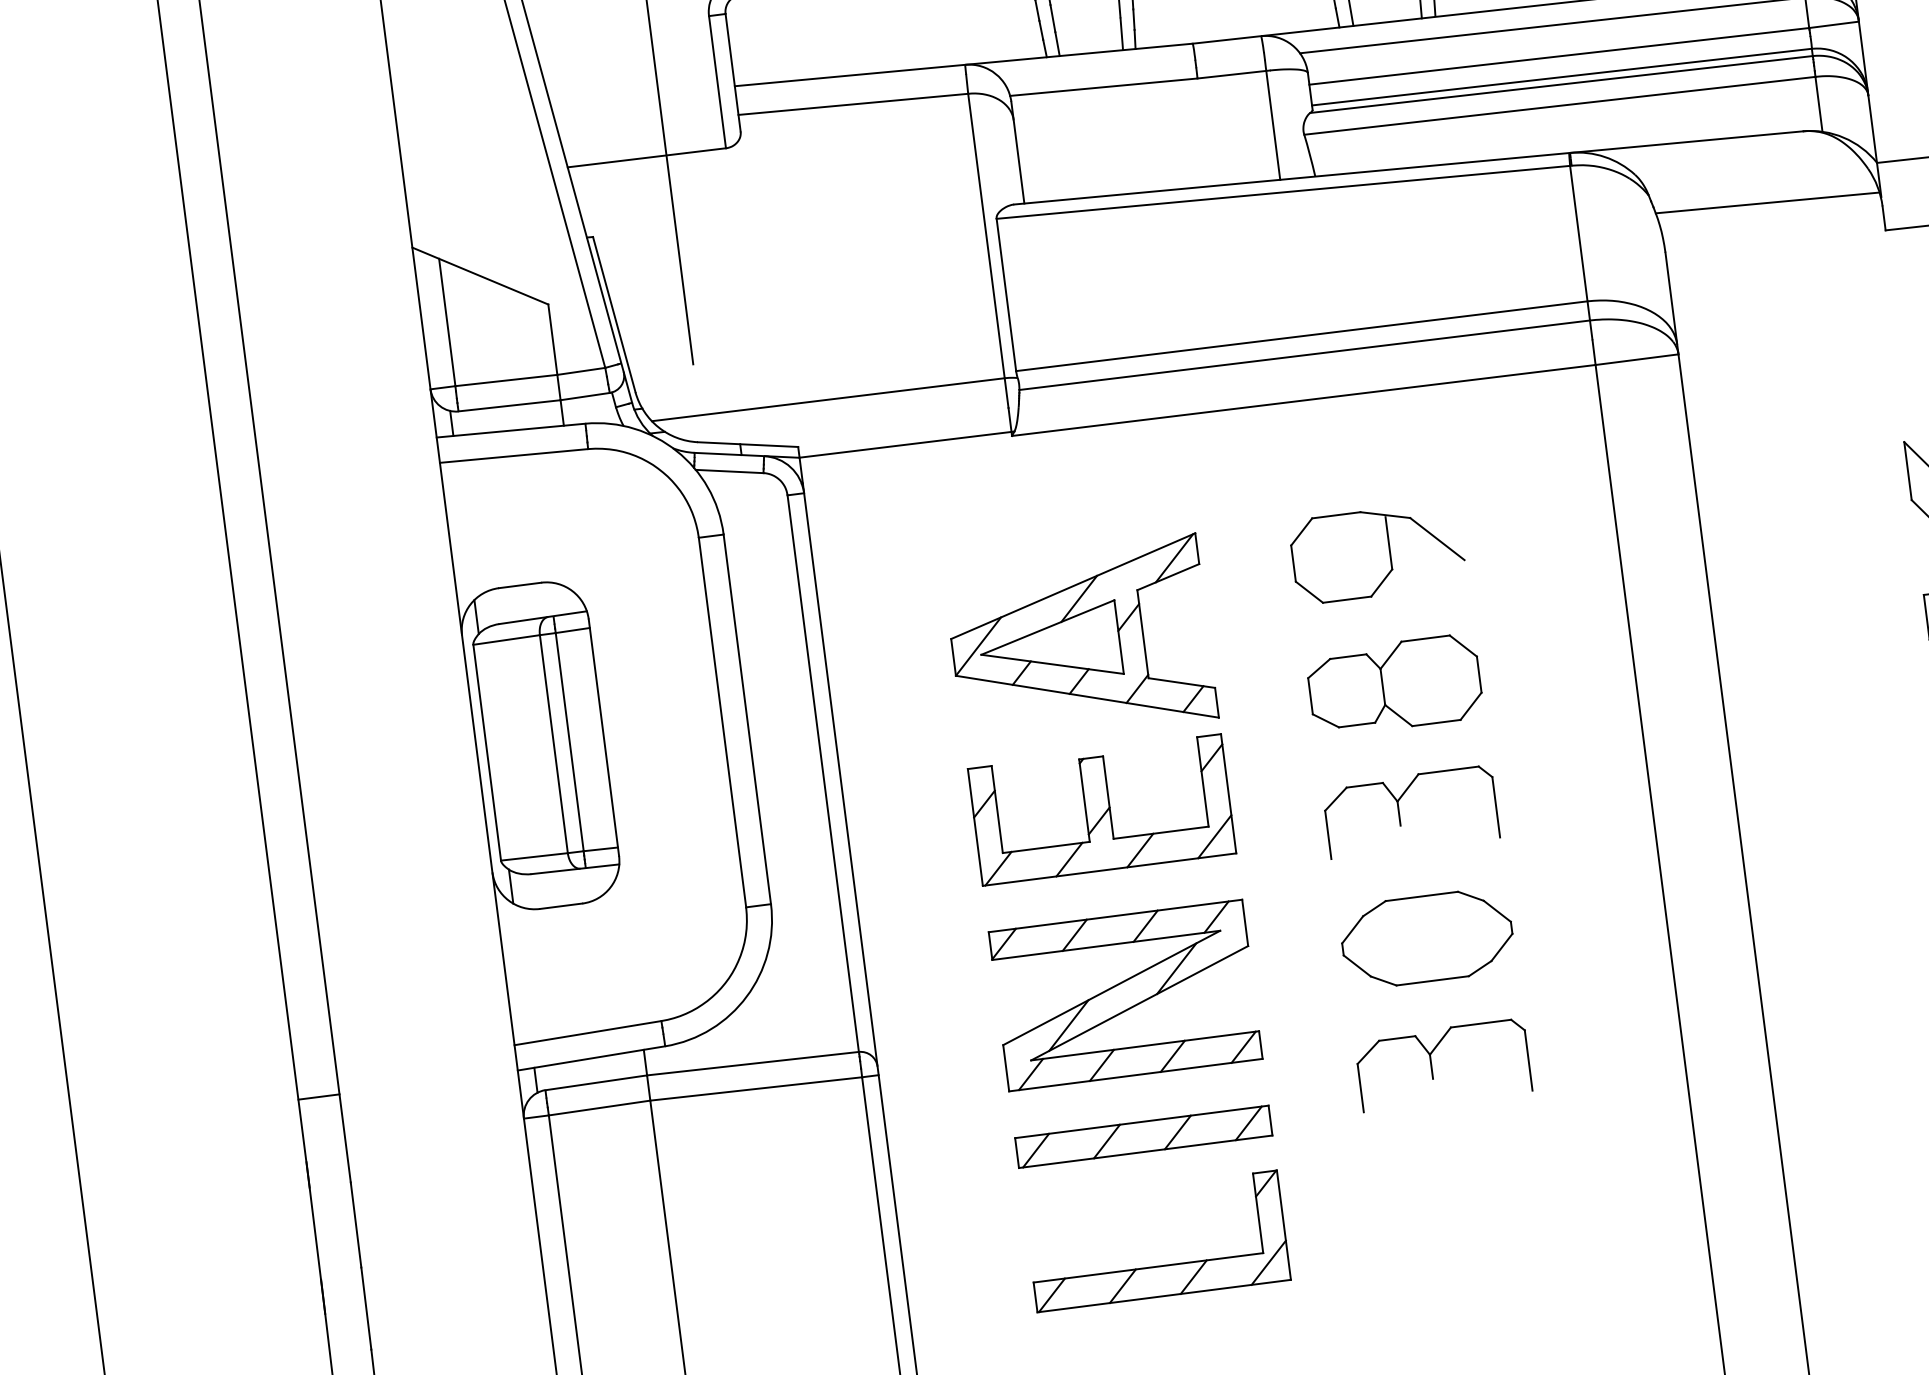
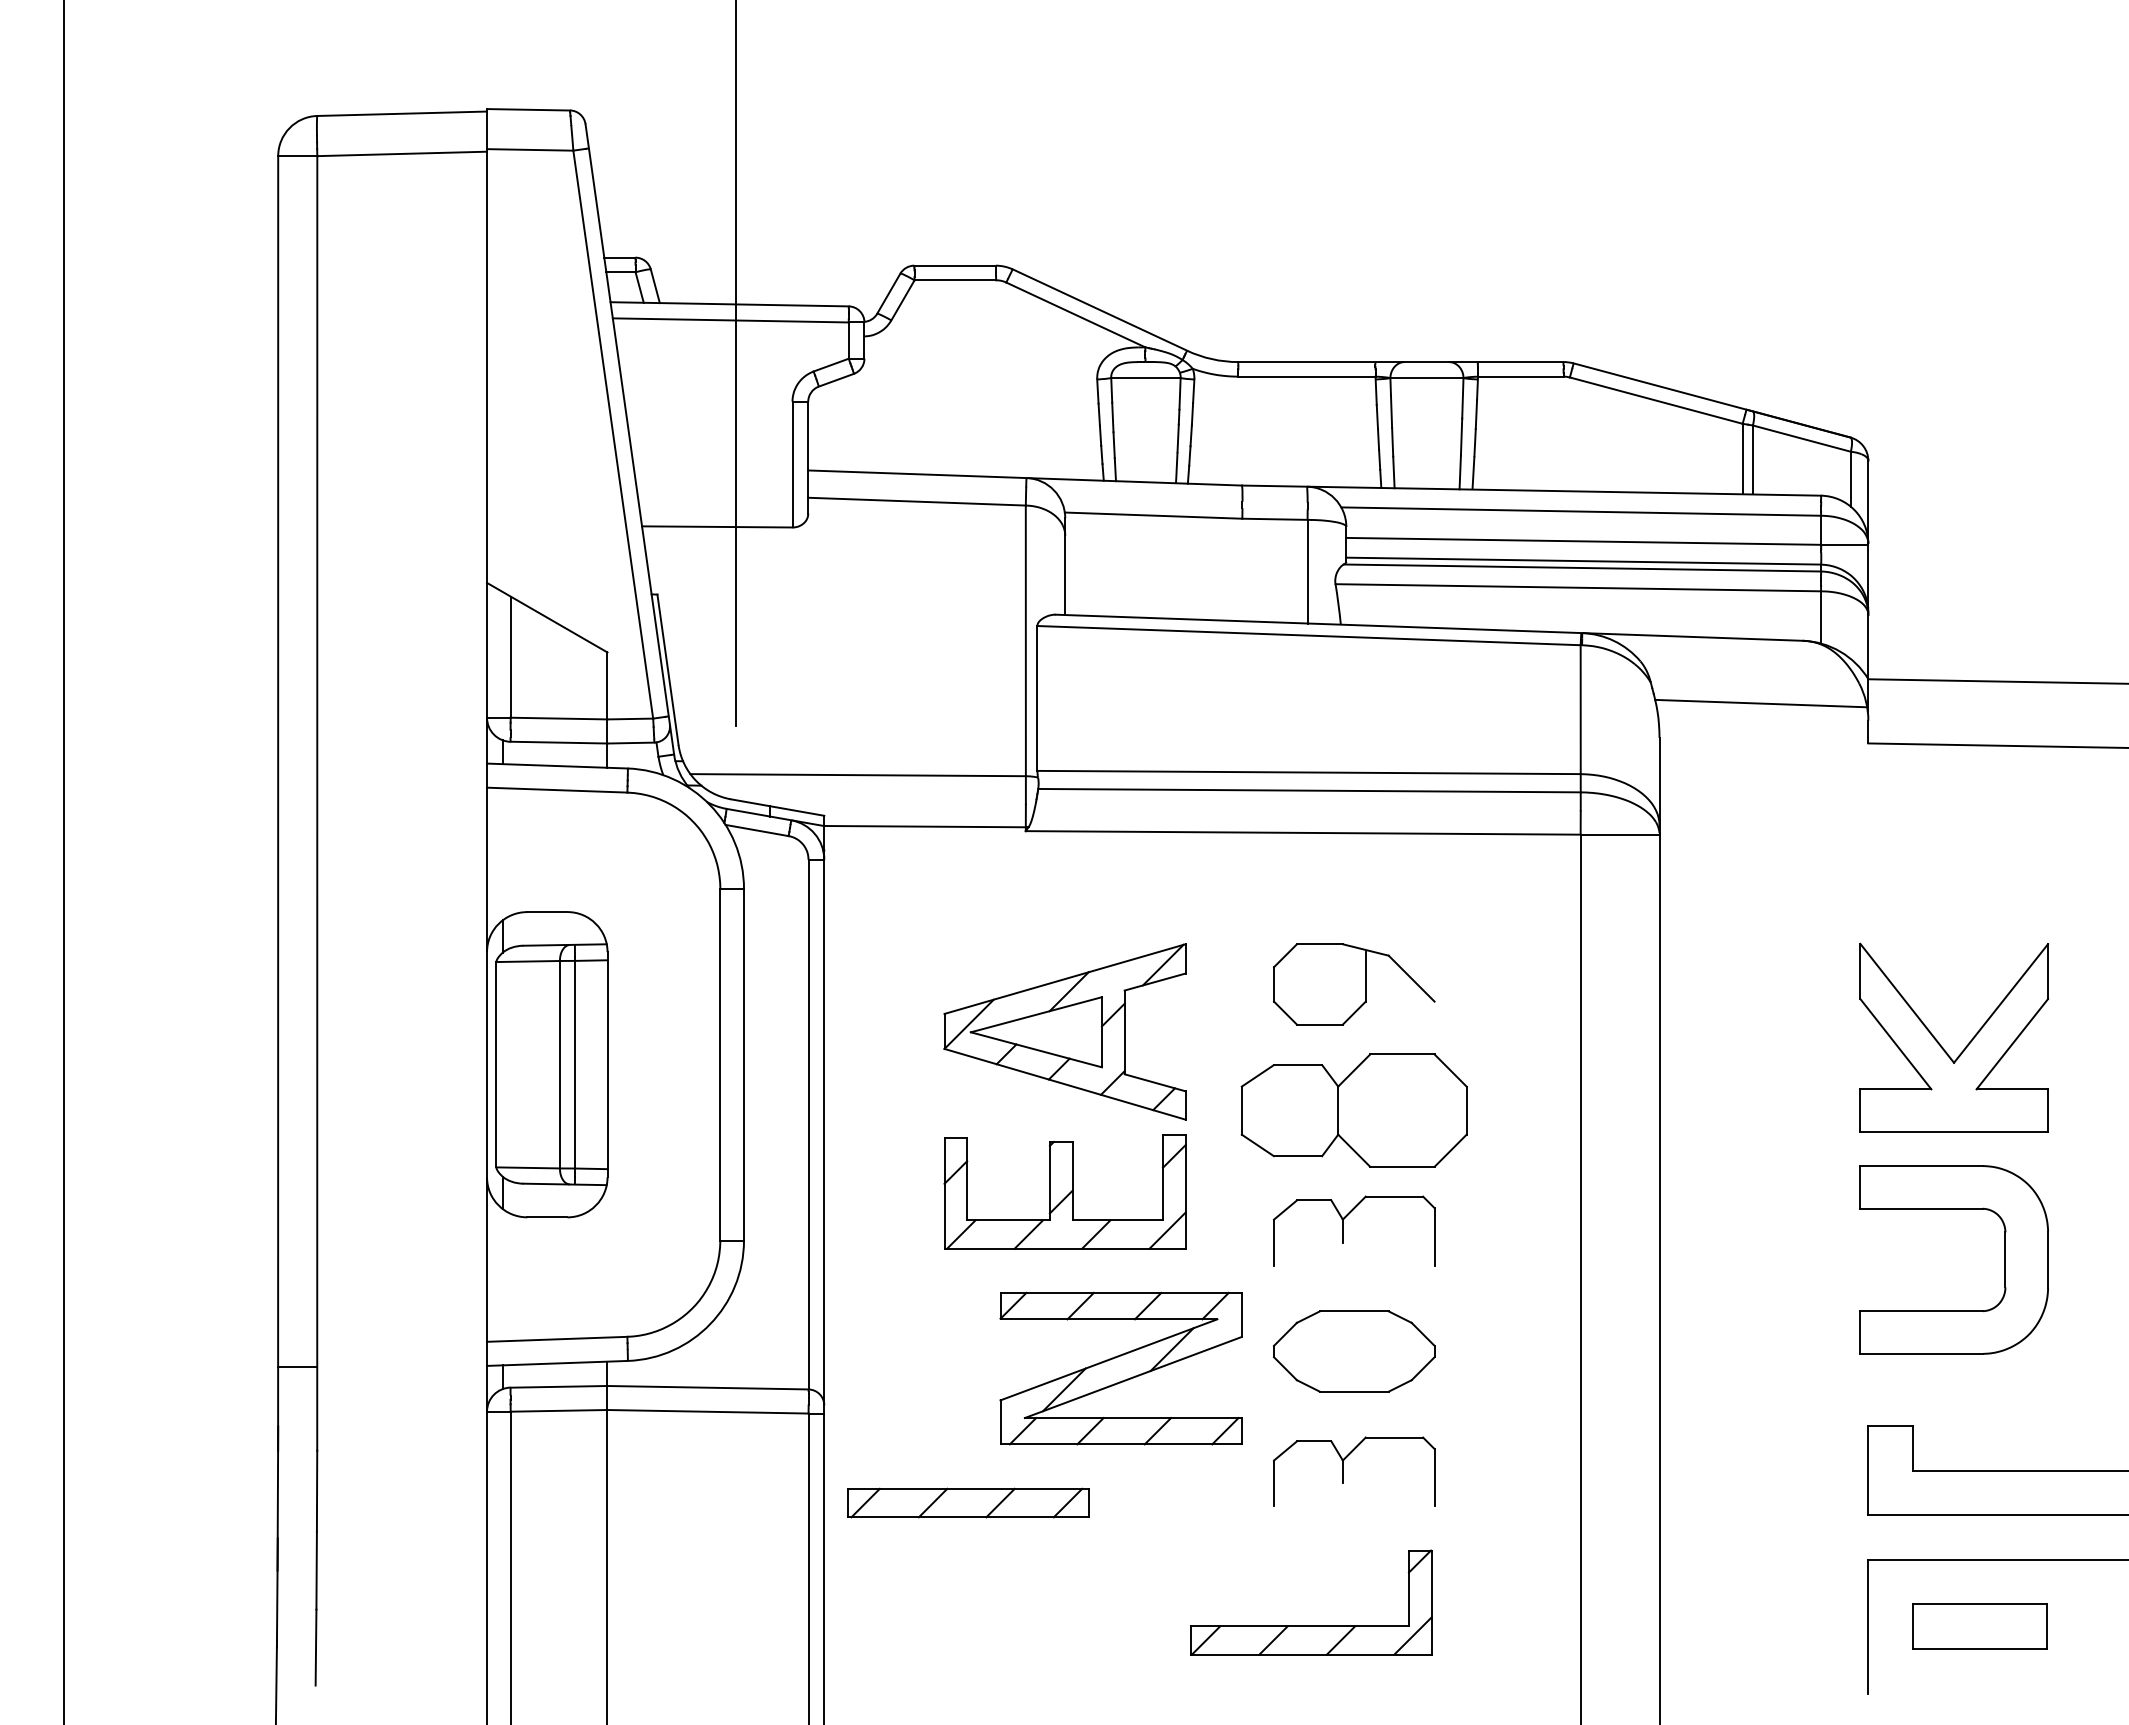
part: (1395, 685) -> (1354, 1110), size x1.4
part: (1125, 995) -> (1120, 1368), moved
part: (1144, 1136) -> (968, 1502), moved
part: (1160, 1265) -> (1311, 1625), moved

